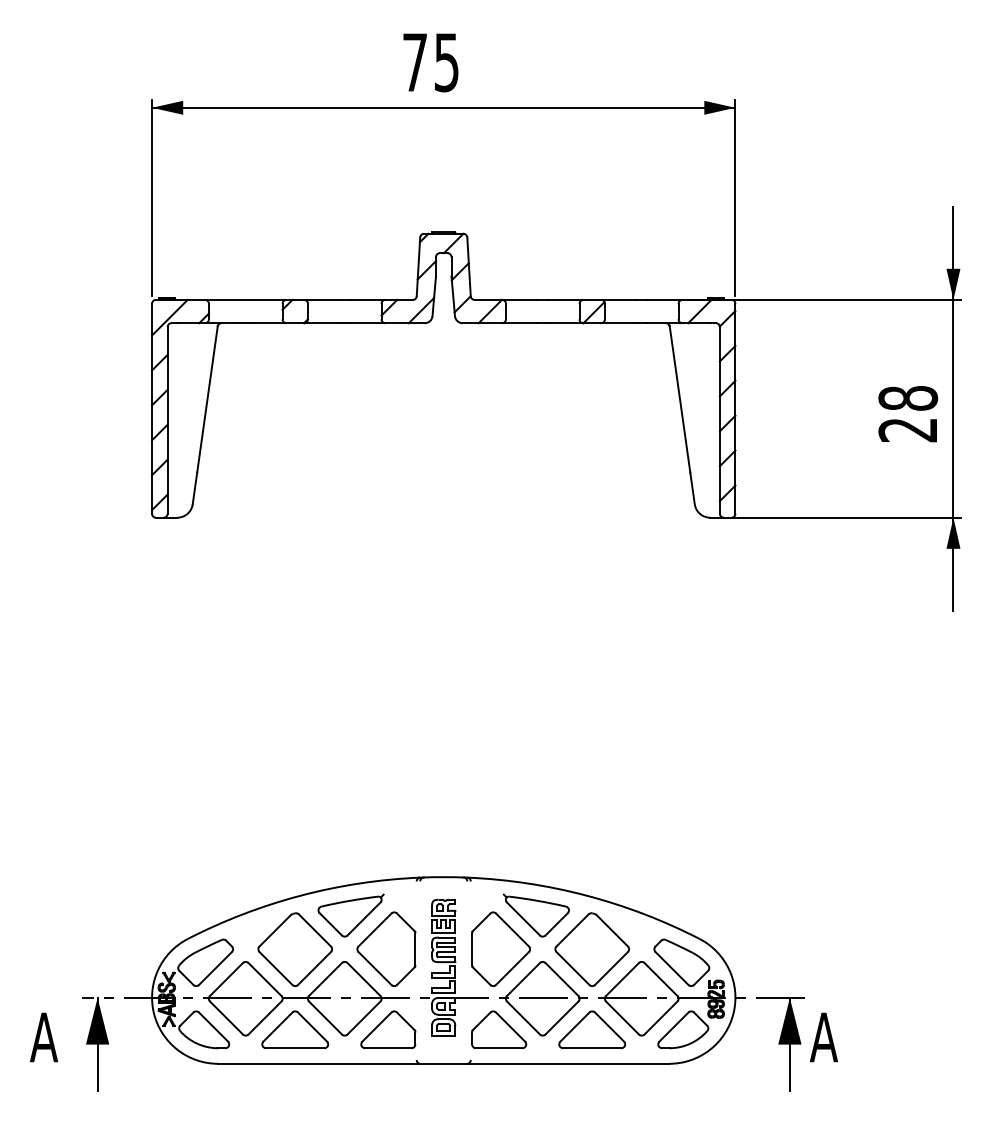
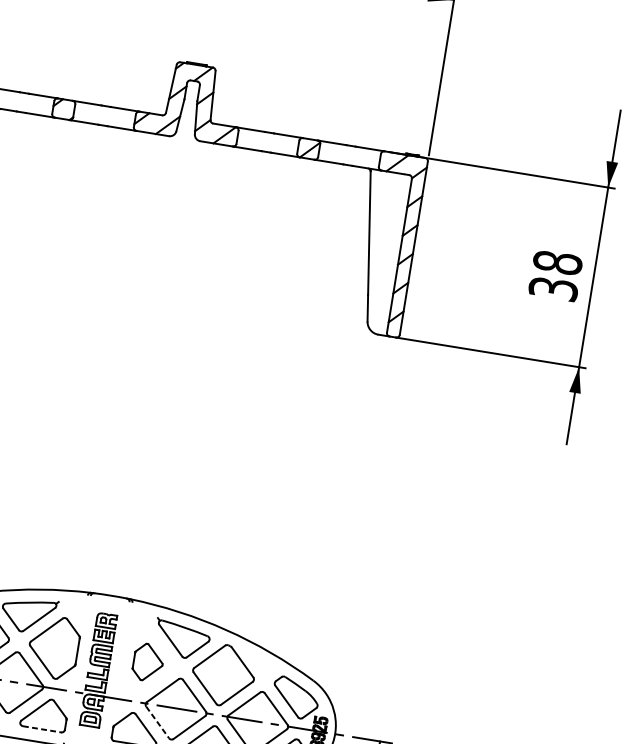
text: (908, 430) -> (553, 289), 28 -> 38
part: (500, 948) -> (147, 662), size x0.6
line: (523, 1018) -> (157, 722), solid -> dashed
line: (388, 1048) -> (42, 729), solid -> dashed

